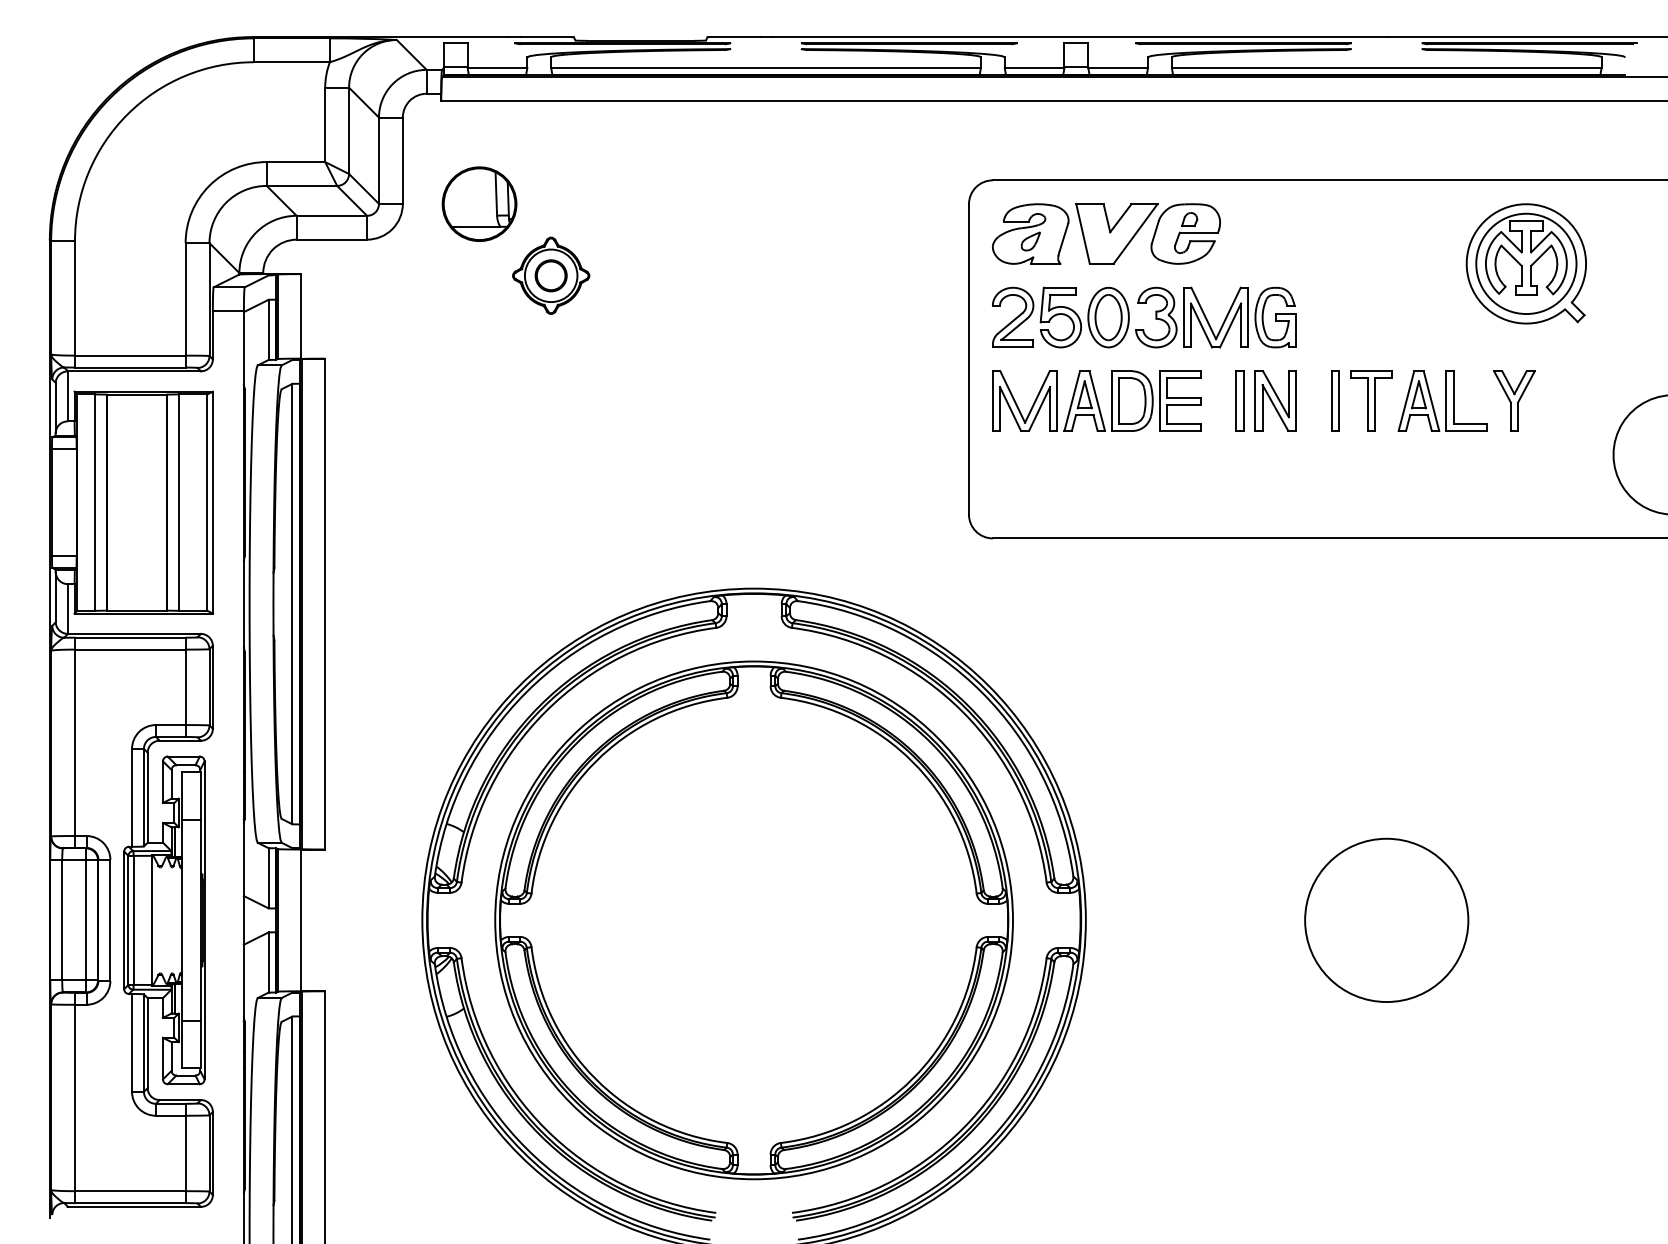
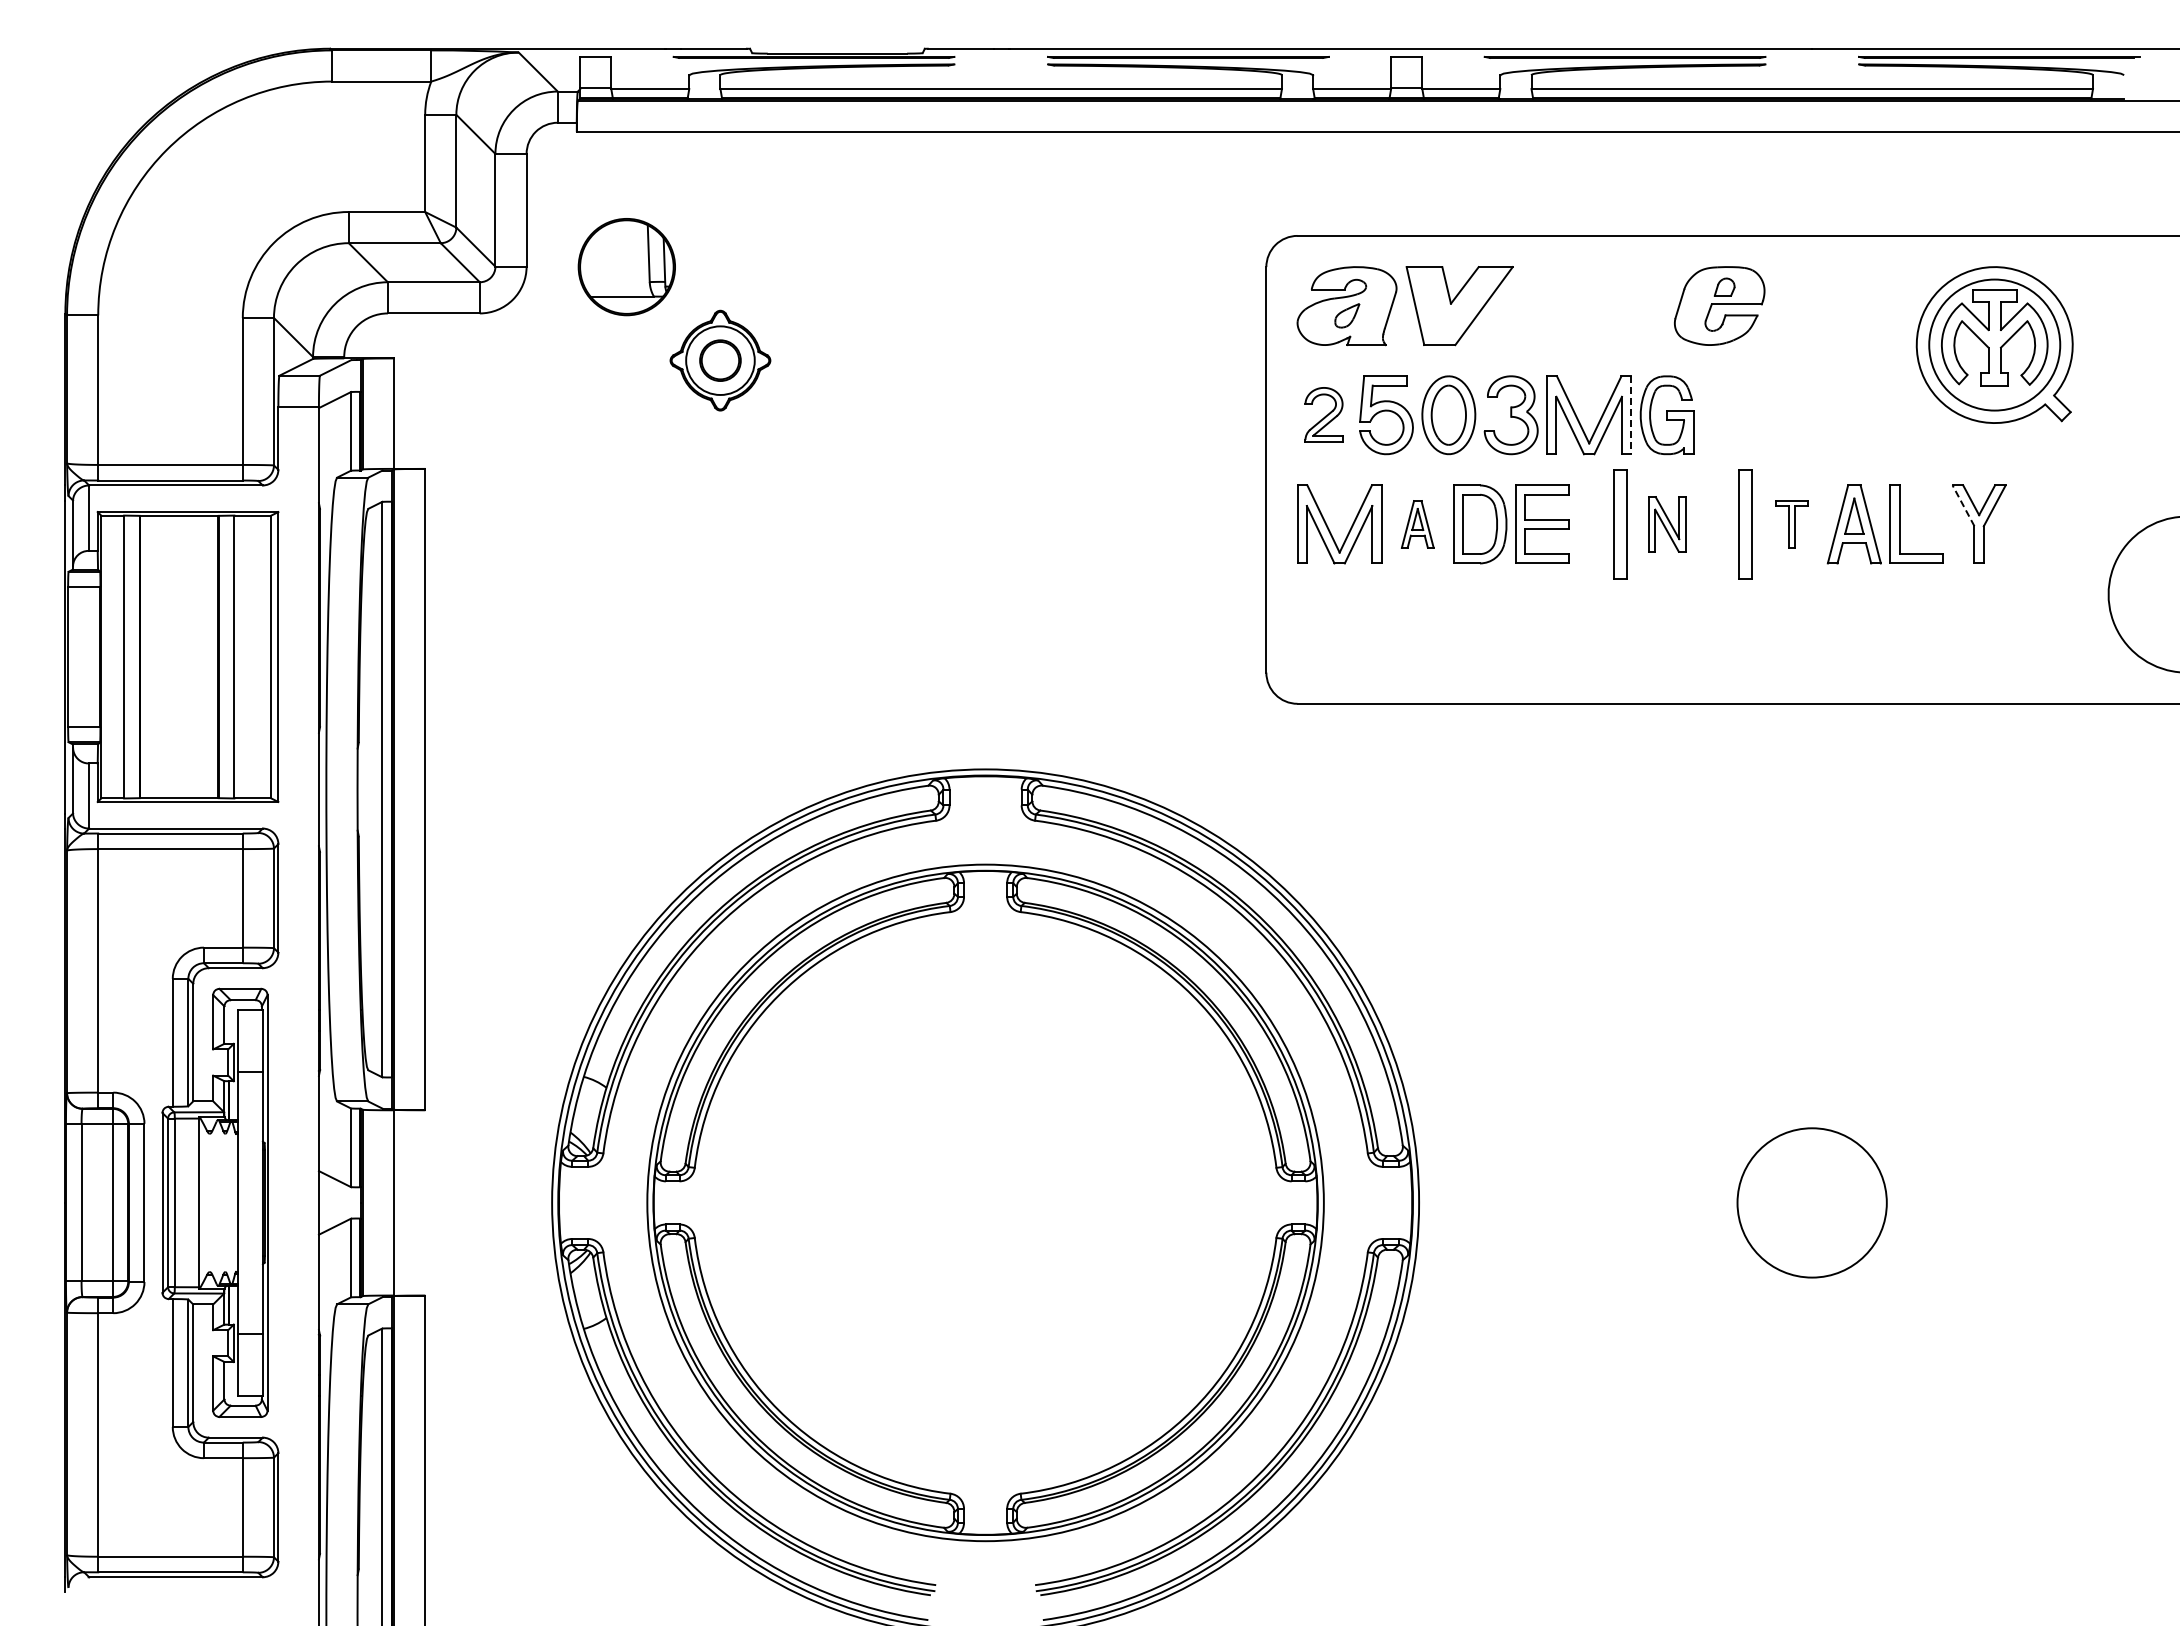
part: (1185, 233) -> (1719, 305), moved
part: (1012, 317) -> (1323, 414), size x0.7
line: (1248, 317) -> (1631, 415), solid -> dashed
line: (1502, 386) -> (1963, 505), solid -> dashed
part: (1239, 400) -> (1620, 523), size x1.4
part: (1335, 400) -> (1745, 523), size x1.4
part: (1370, 400) -> (1791, 523), size x0.6
part: (1084, 401) -> (1417, 524), size x0.6
part: (1275, 401) -> (1667, 524), size x0.7
circle: (1386, 920) -> (1811, 1202), size x0.7

